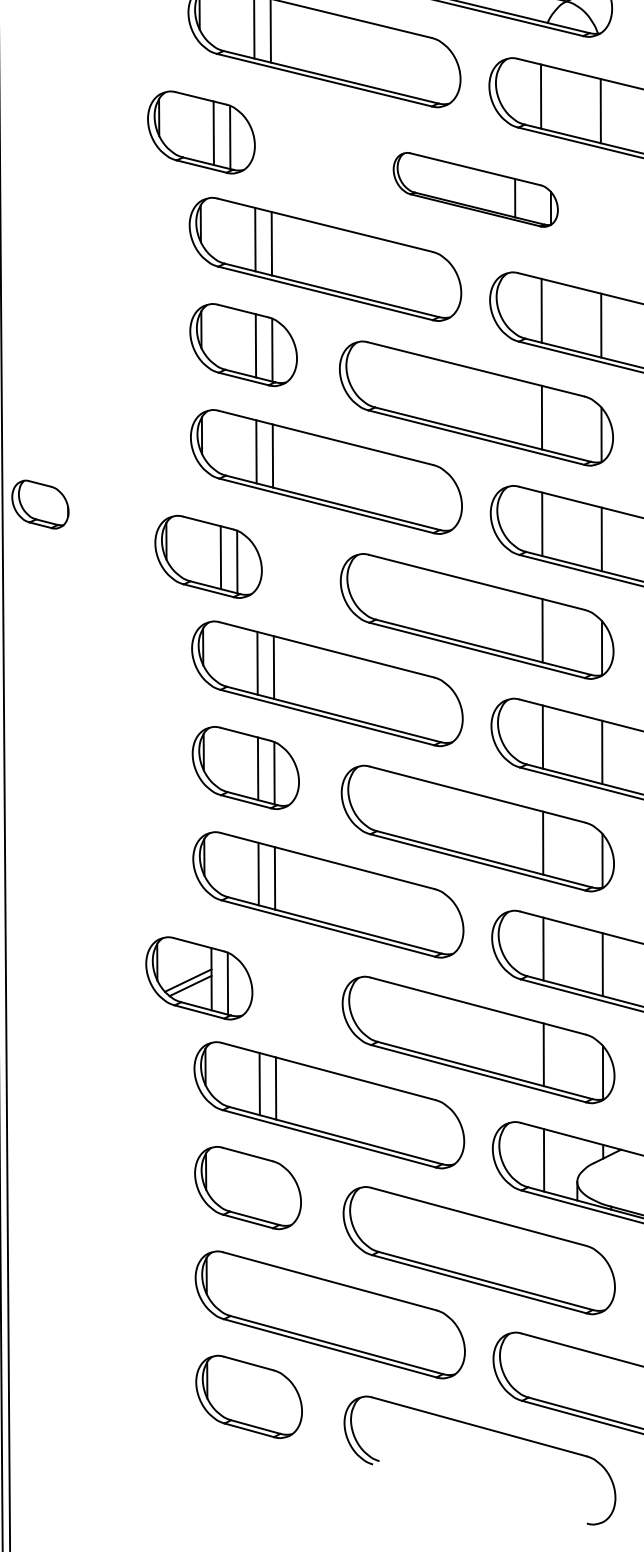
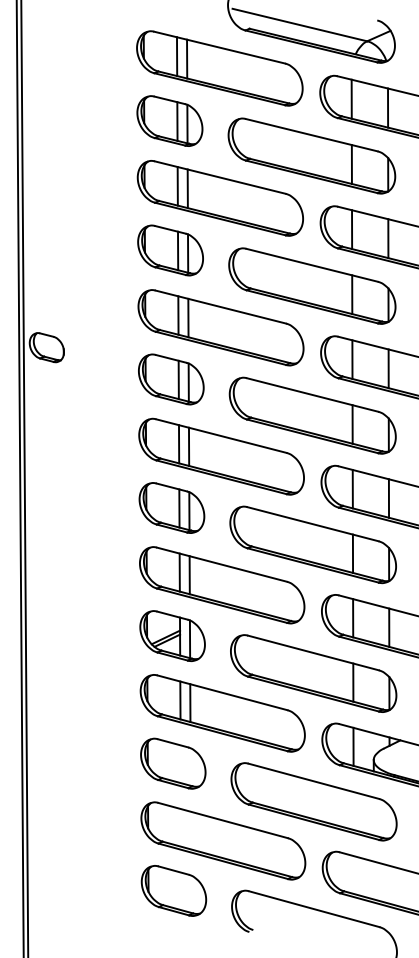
part: (200, 131) -> (169, 120), moved
part: (475, 189) -> (311, 155), size x1.67
part: (208, 556) -> (171, 379), moved
part: (199, 977) -> (172, 635), moved

